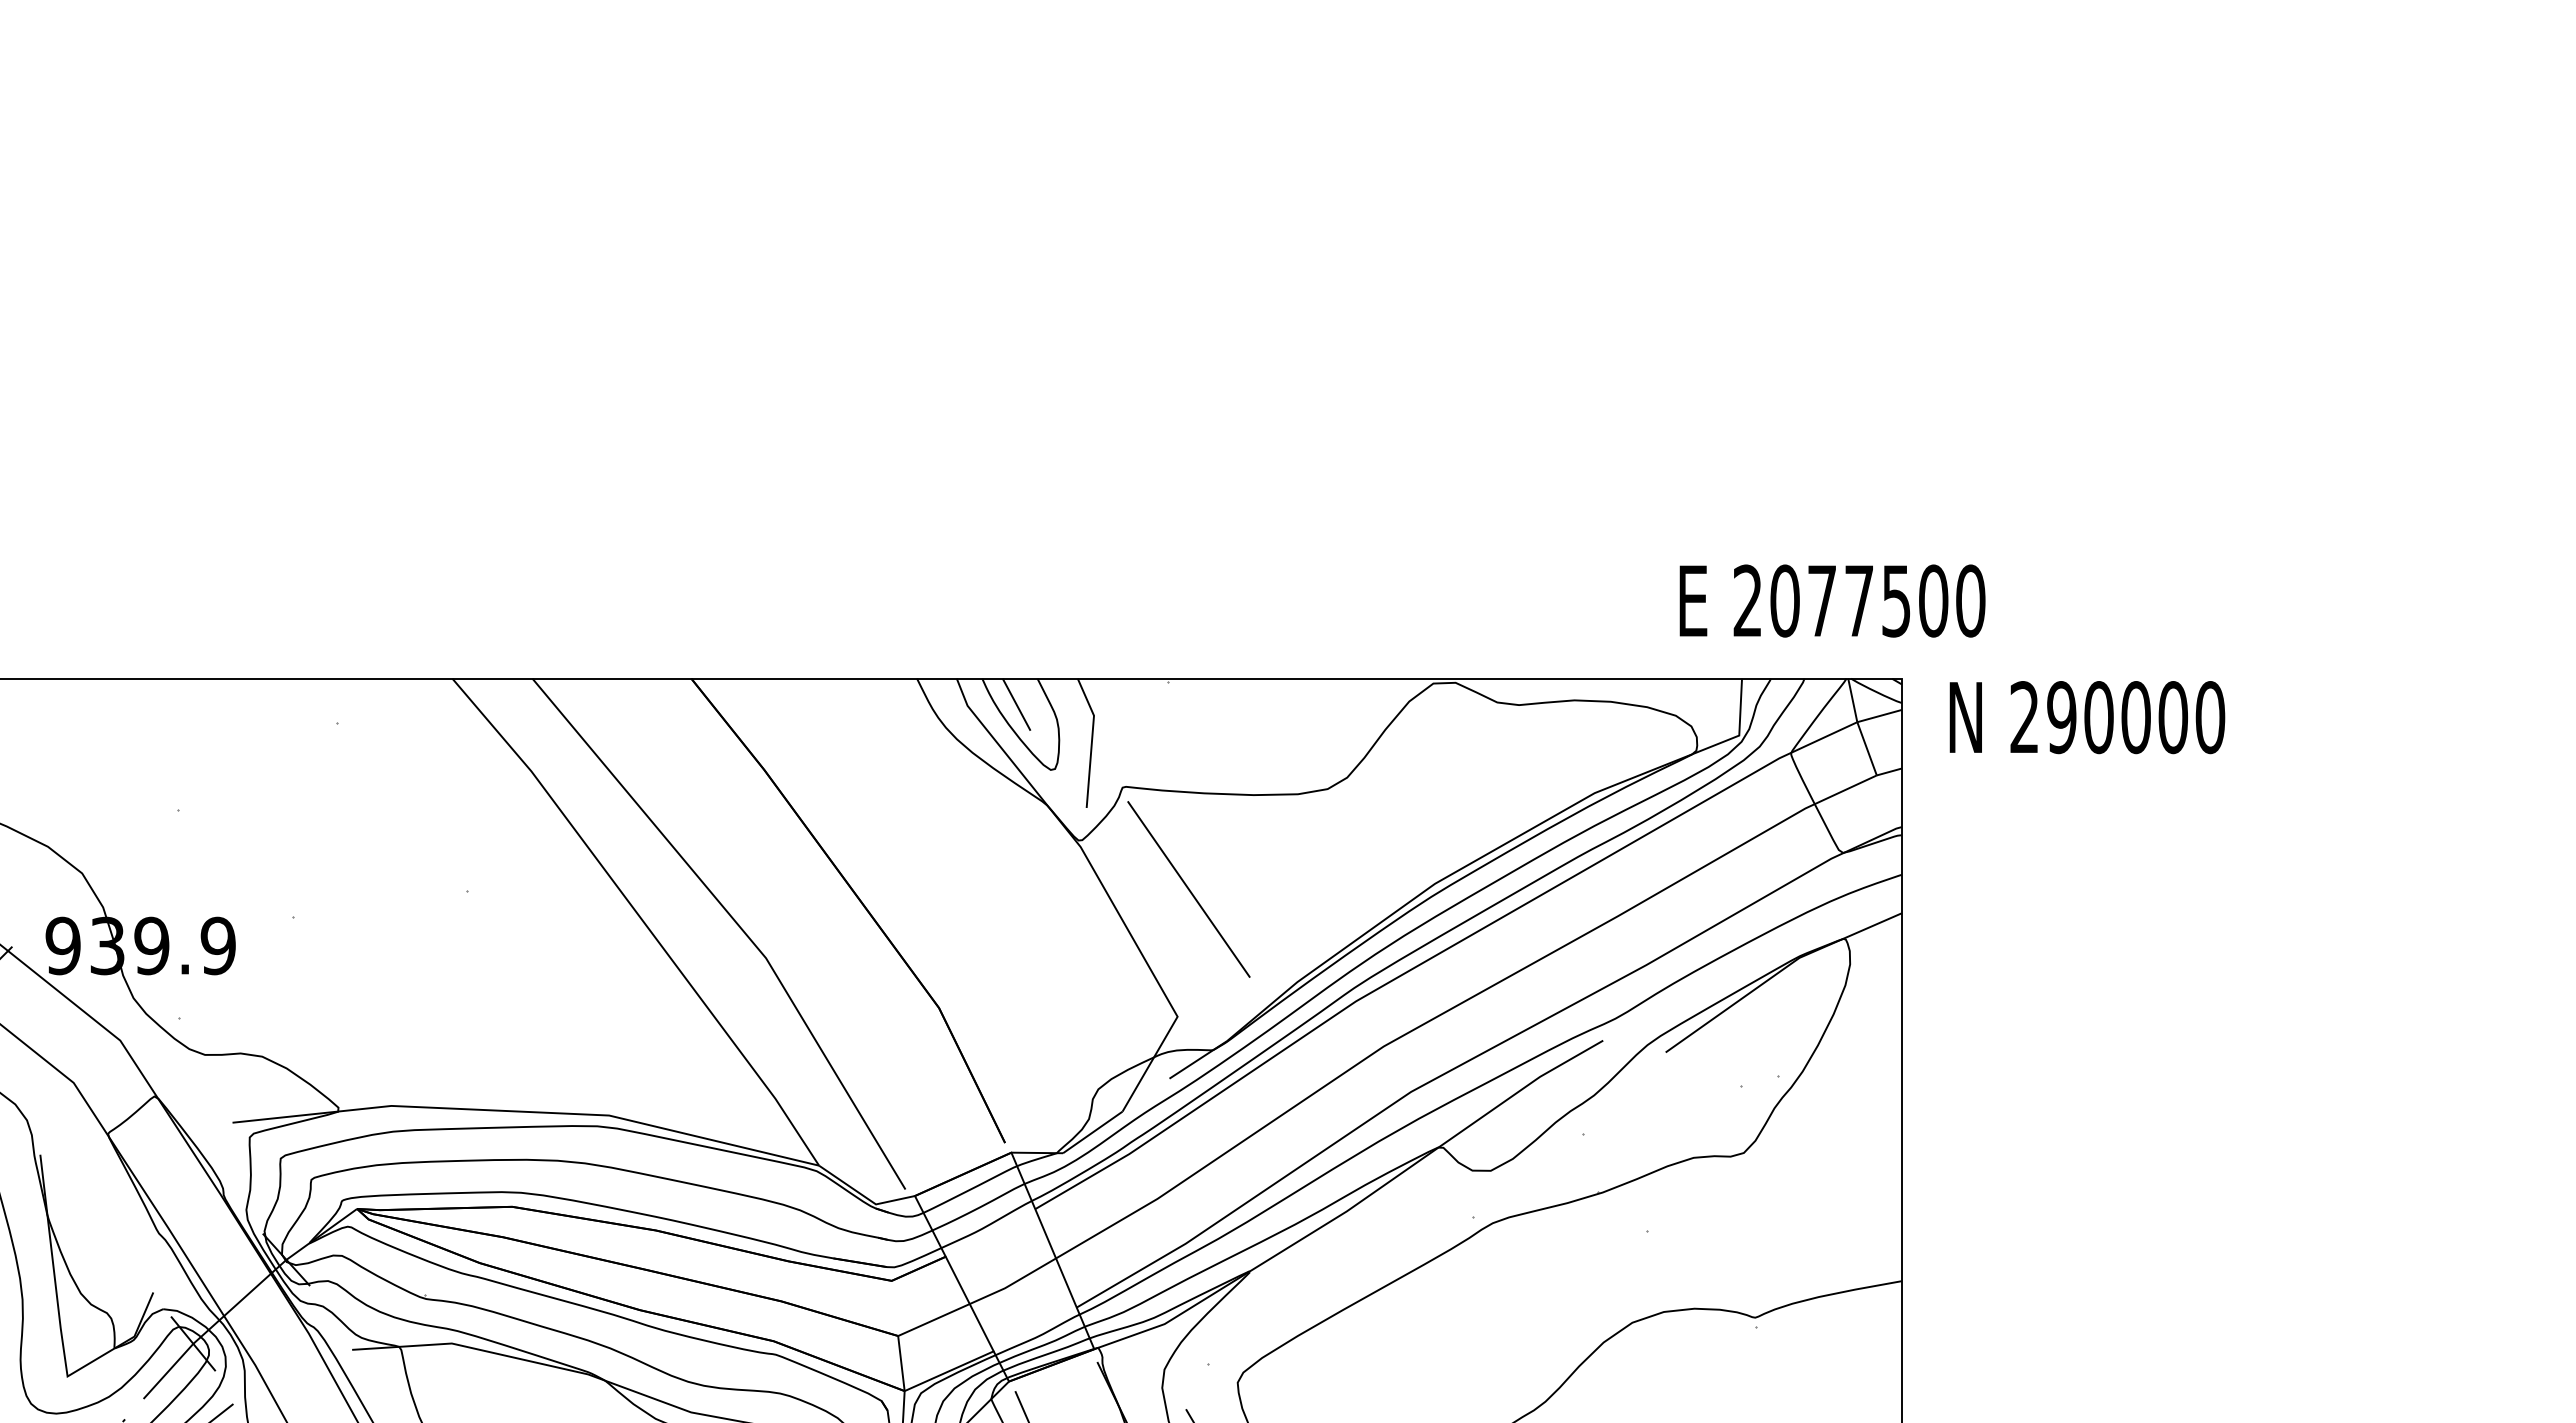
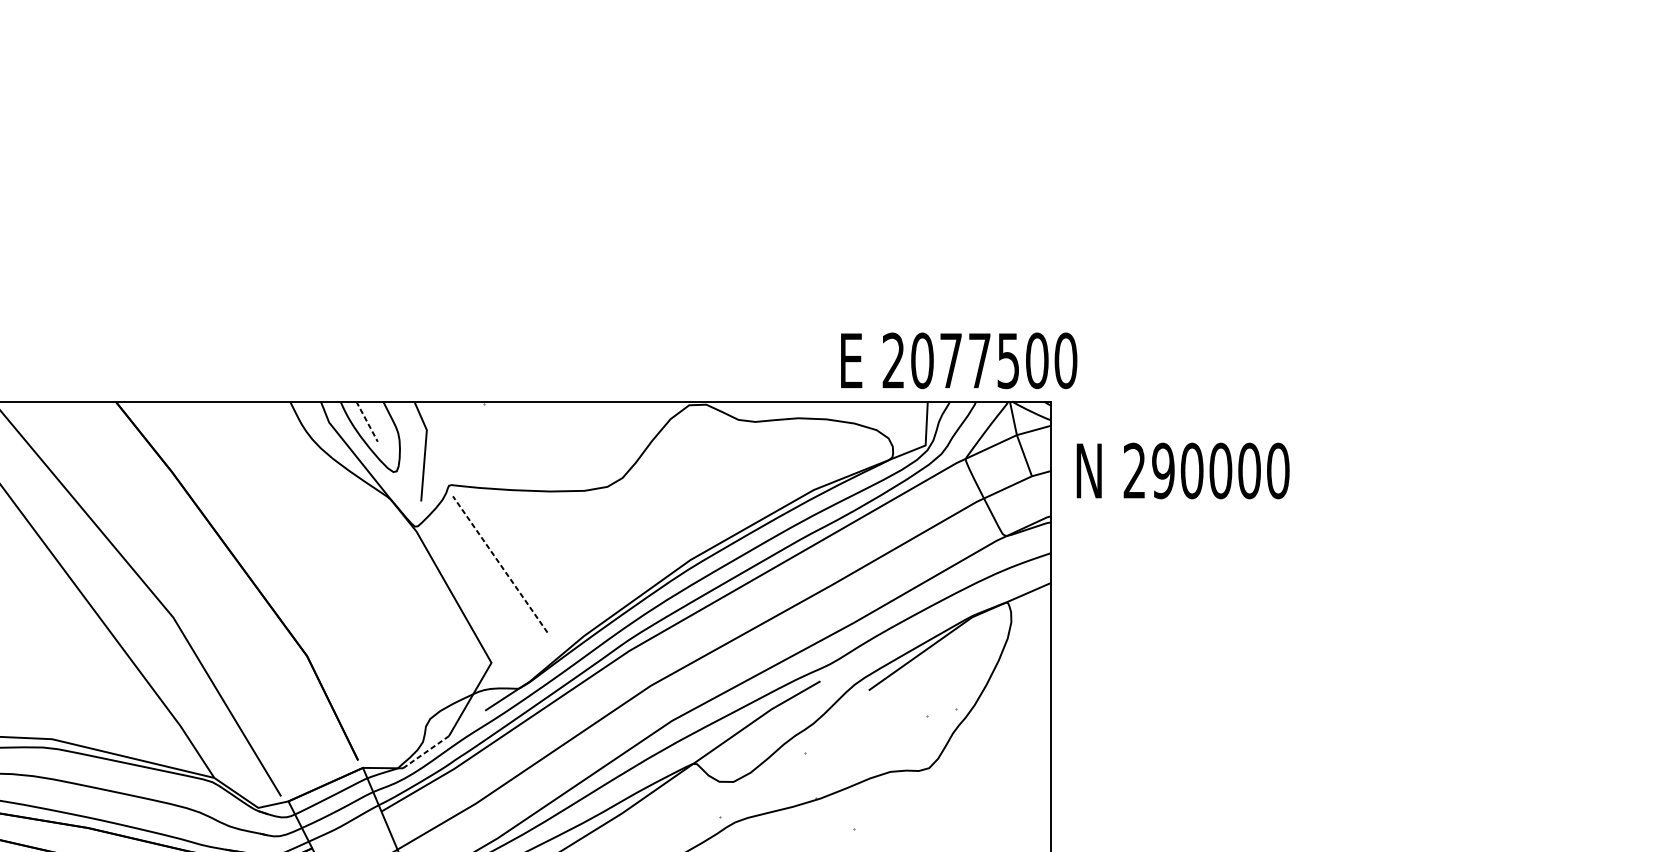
text: (1832, 600) -> (959, 360), moved
line: (1016, 705) -> (366, 422), solid -> dashed
text: (2087, 717) -> (1183, 470), moved
line: (1188, 889) -> (499, 564), solid -> dashed
line: (1093, 1132) -> (426, 752), solid -> dashed

